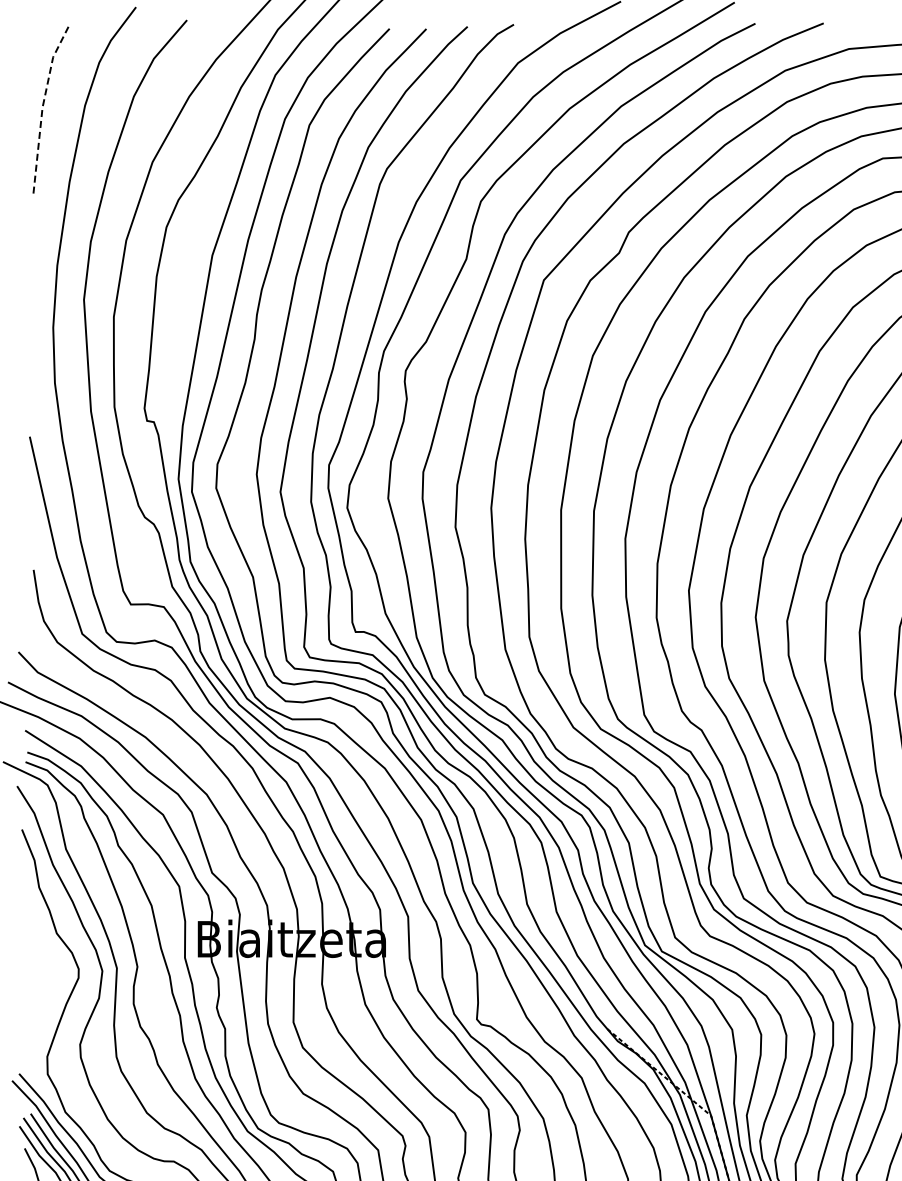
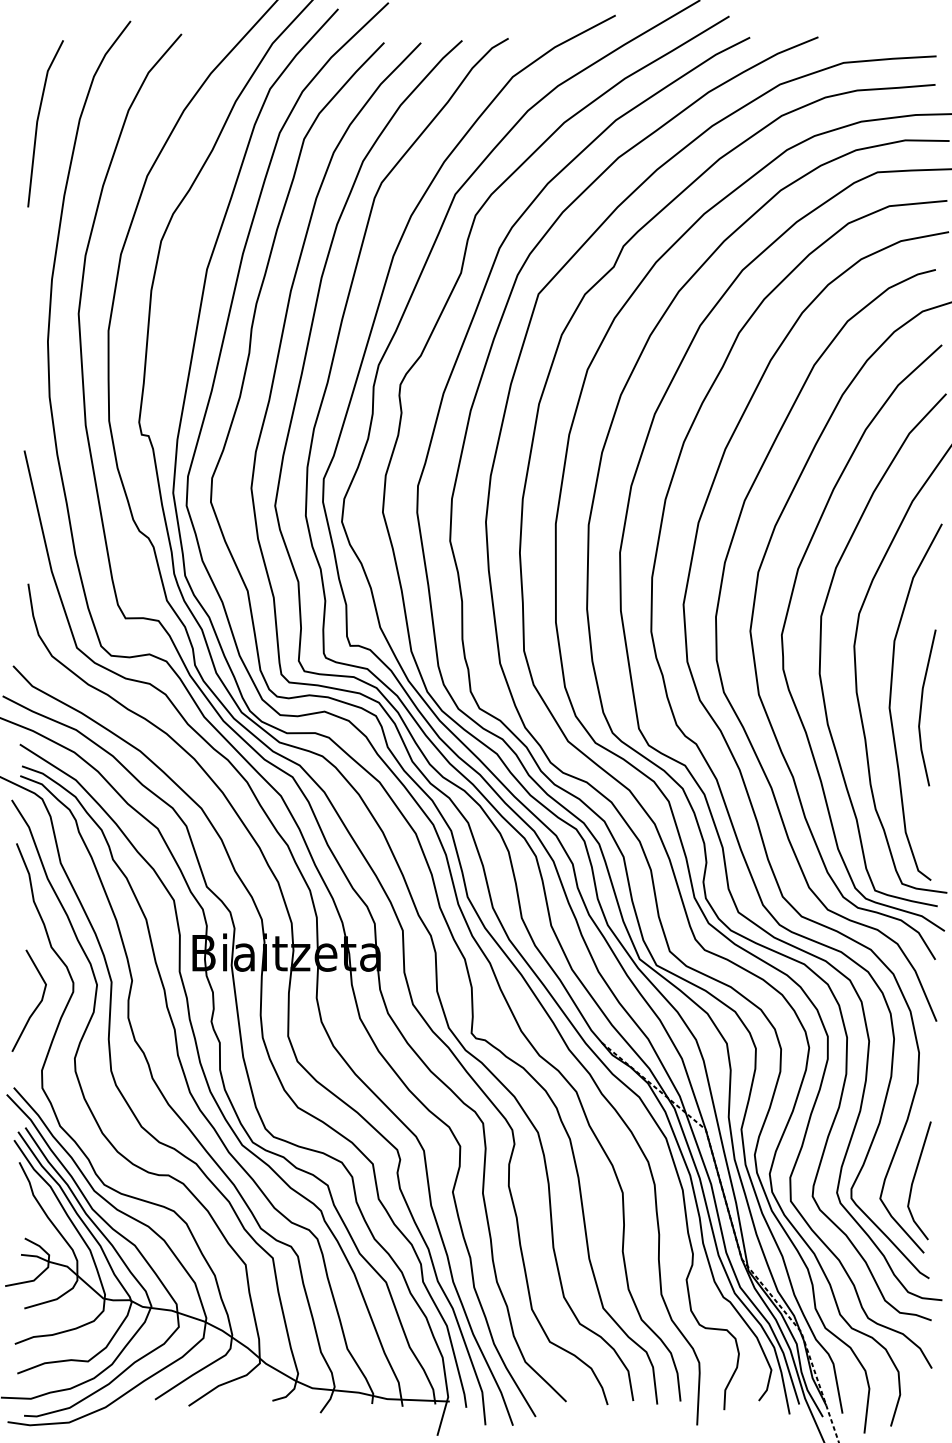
line: (42, 107) -> (37, 121), dashed -> solid
line: (40, 993) -> (35, 1007), added

